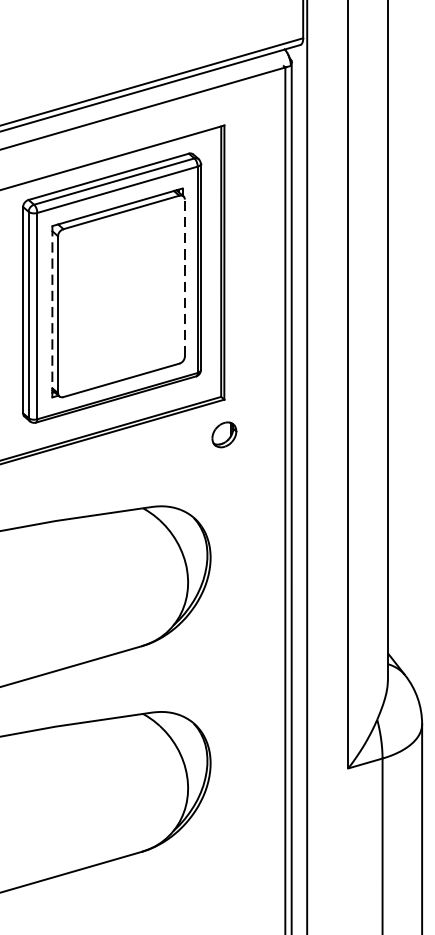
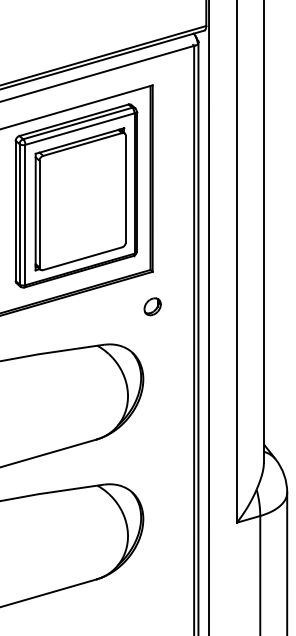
line: (184, 277) -> (125, 188), dashed -> solid
line: (52, 312) -> (35, 212), dashed -> solid
part: (224, 434) -> (152, 306), moved

